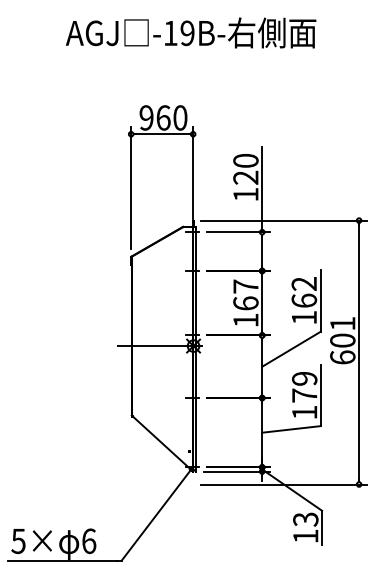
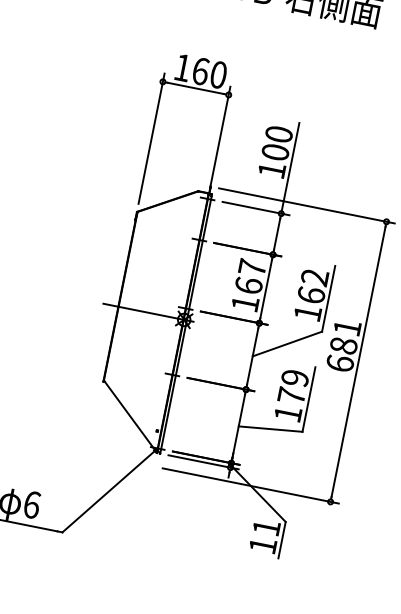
text: (146, 117) -> (182, 67), 960 -> 160
text: (245, 177) -> (275, 151), 120 -> 100
text: (342, 340) -> (343, 345), 601 -> 681
text: (305, 519) -> (266, 527), 13 -> 11

